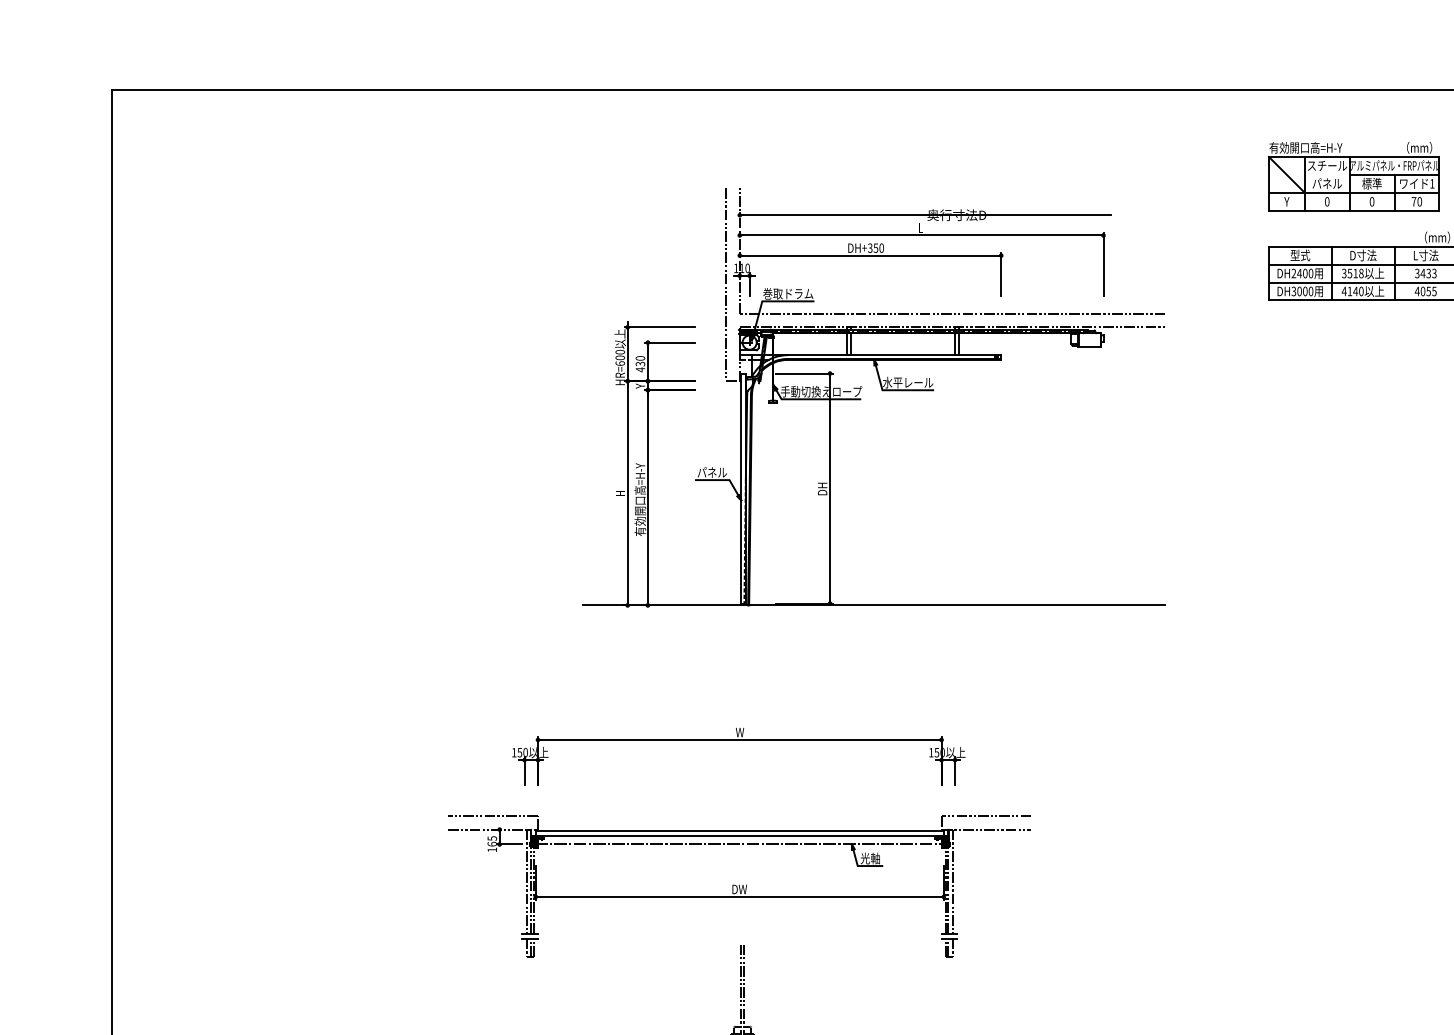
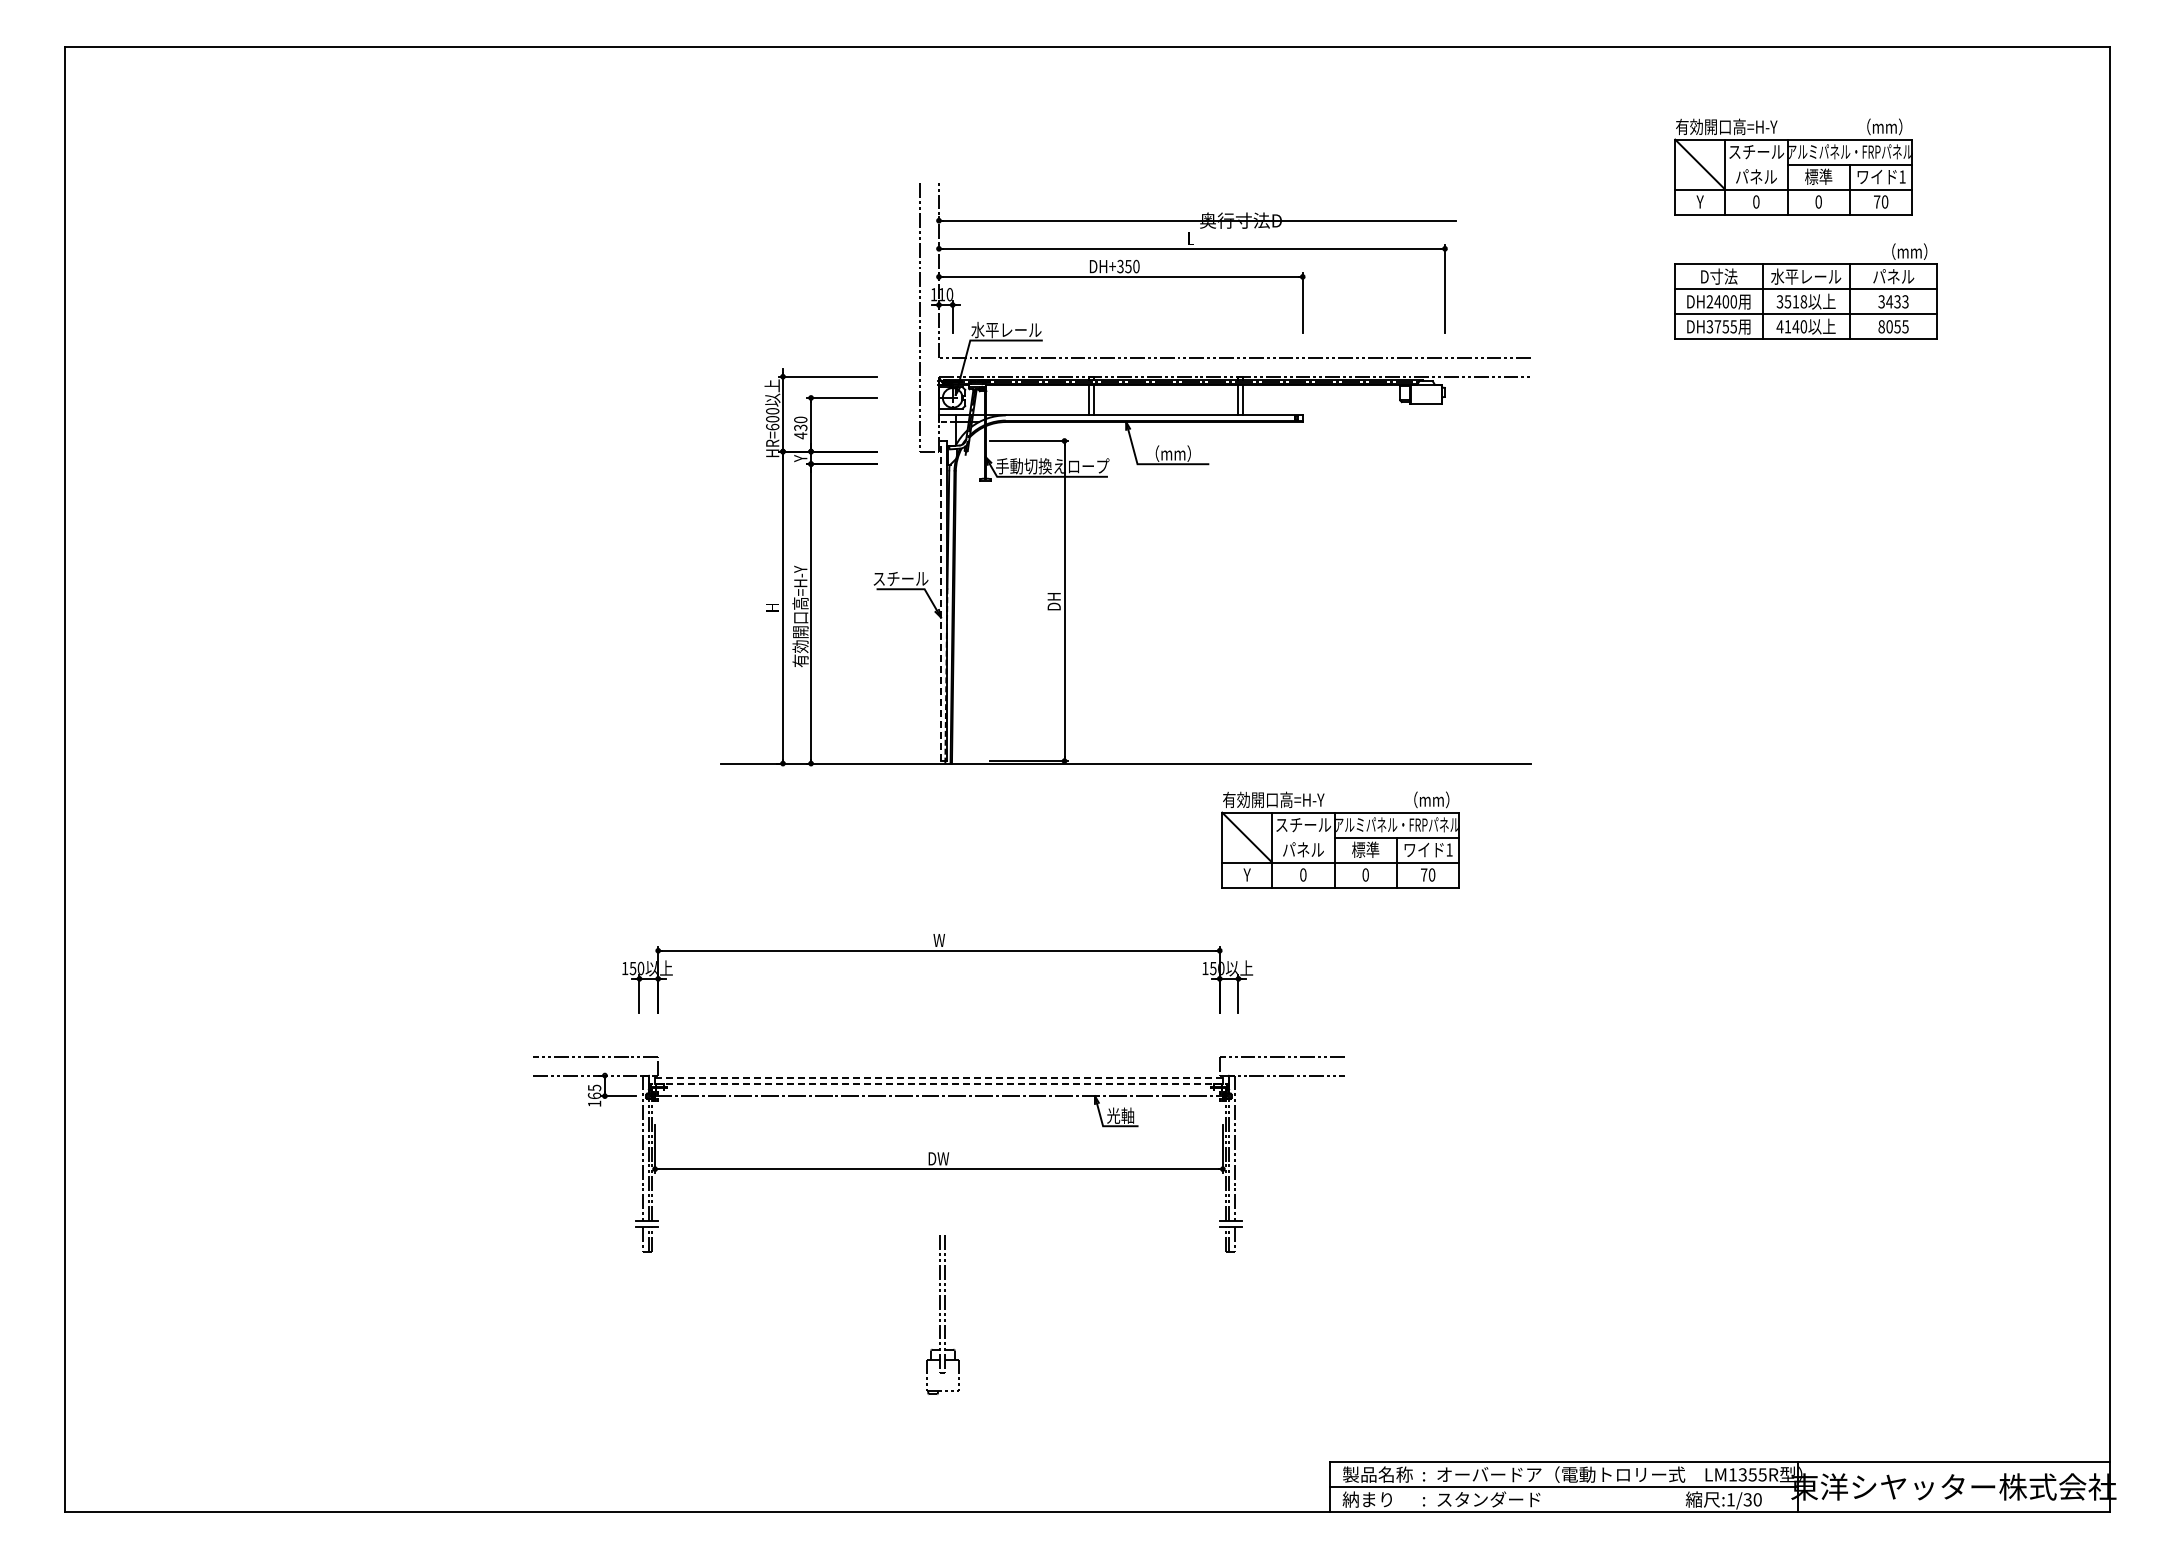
text: (1300, 255) -> (1719, 276), 型式 -> D寸法
text: (1363, 255) -> (1806, 276), D寸法 -> 水平レール
text: (1425, 255) -> (1893, 276), L寸法 -> パネル
text: (1305, 291) -> (1725, 326), DH3000 -> DH3755
text: (1417, 291) -> (1881, 326), 4055 -> 8055
text: (788, 294) -> (1006, 330), 巻取ドラム -> 水平レール
text: (908, 382) -> (1173, 453), 水平レール -> （mm）
text: (712, 472) -> (900, 578), パネル -> スチール
line: (740, 488) -> (940, 600), solid -> dashed
part: (1028, 659) -> (1340, 839), added
line: (739, 831) -> (938, 1077), solid -> dashed
line: (739, 835) -> (938, 1083), solid -> dashed

